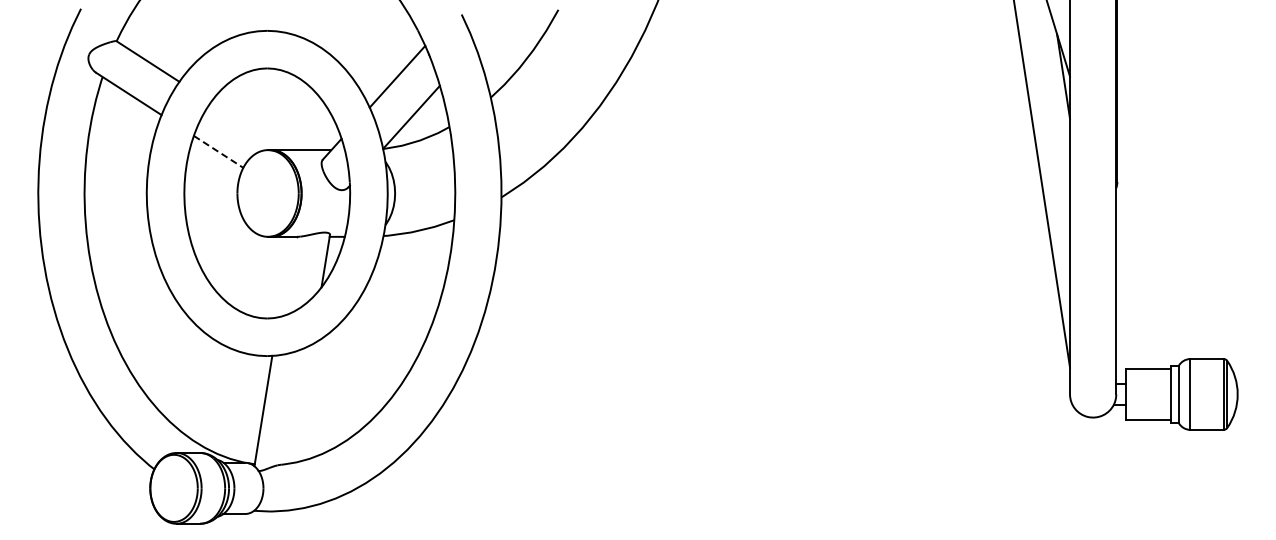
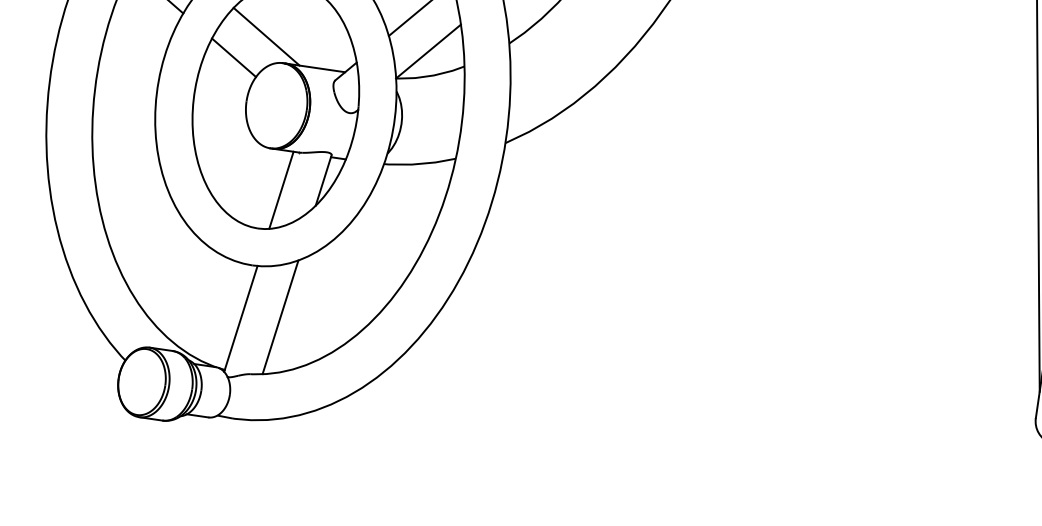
line: (248, 126) -> (267, 37), added
line: (219, 152) -> (234, 58), dashed -> solid
line: (284, 276) -> (280, 189), added
line: (302, 403) -> (280, 317), added

